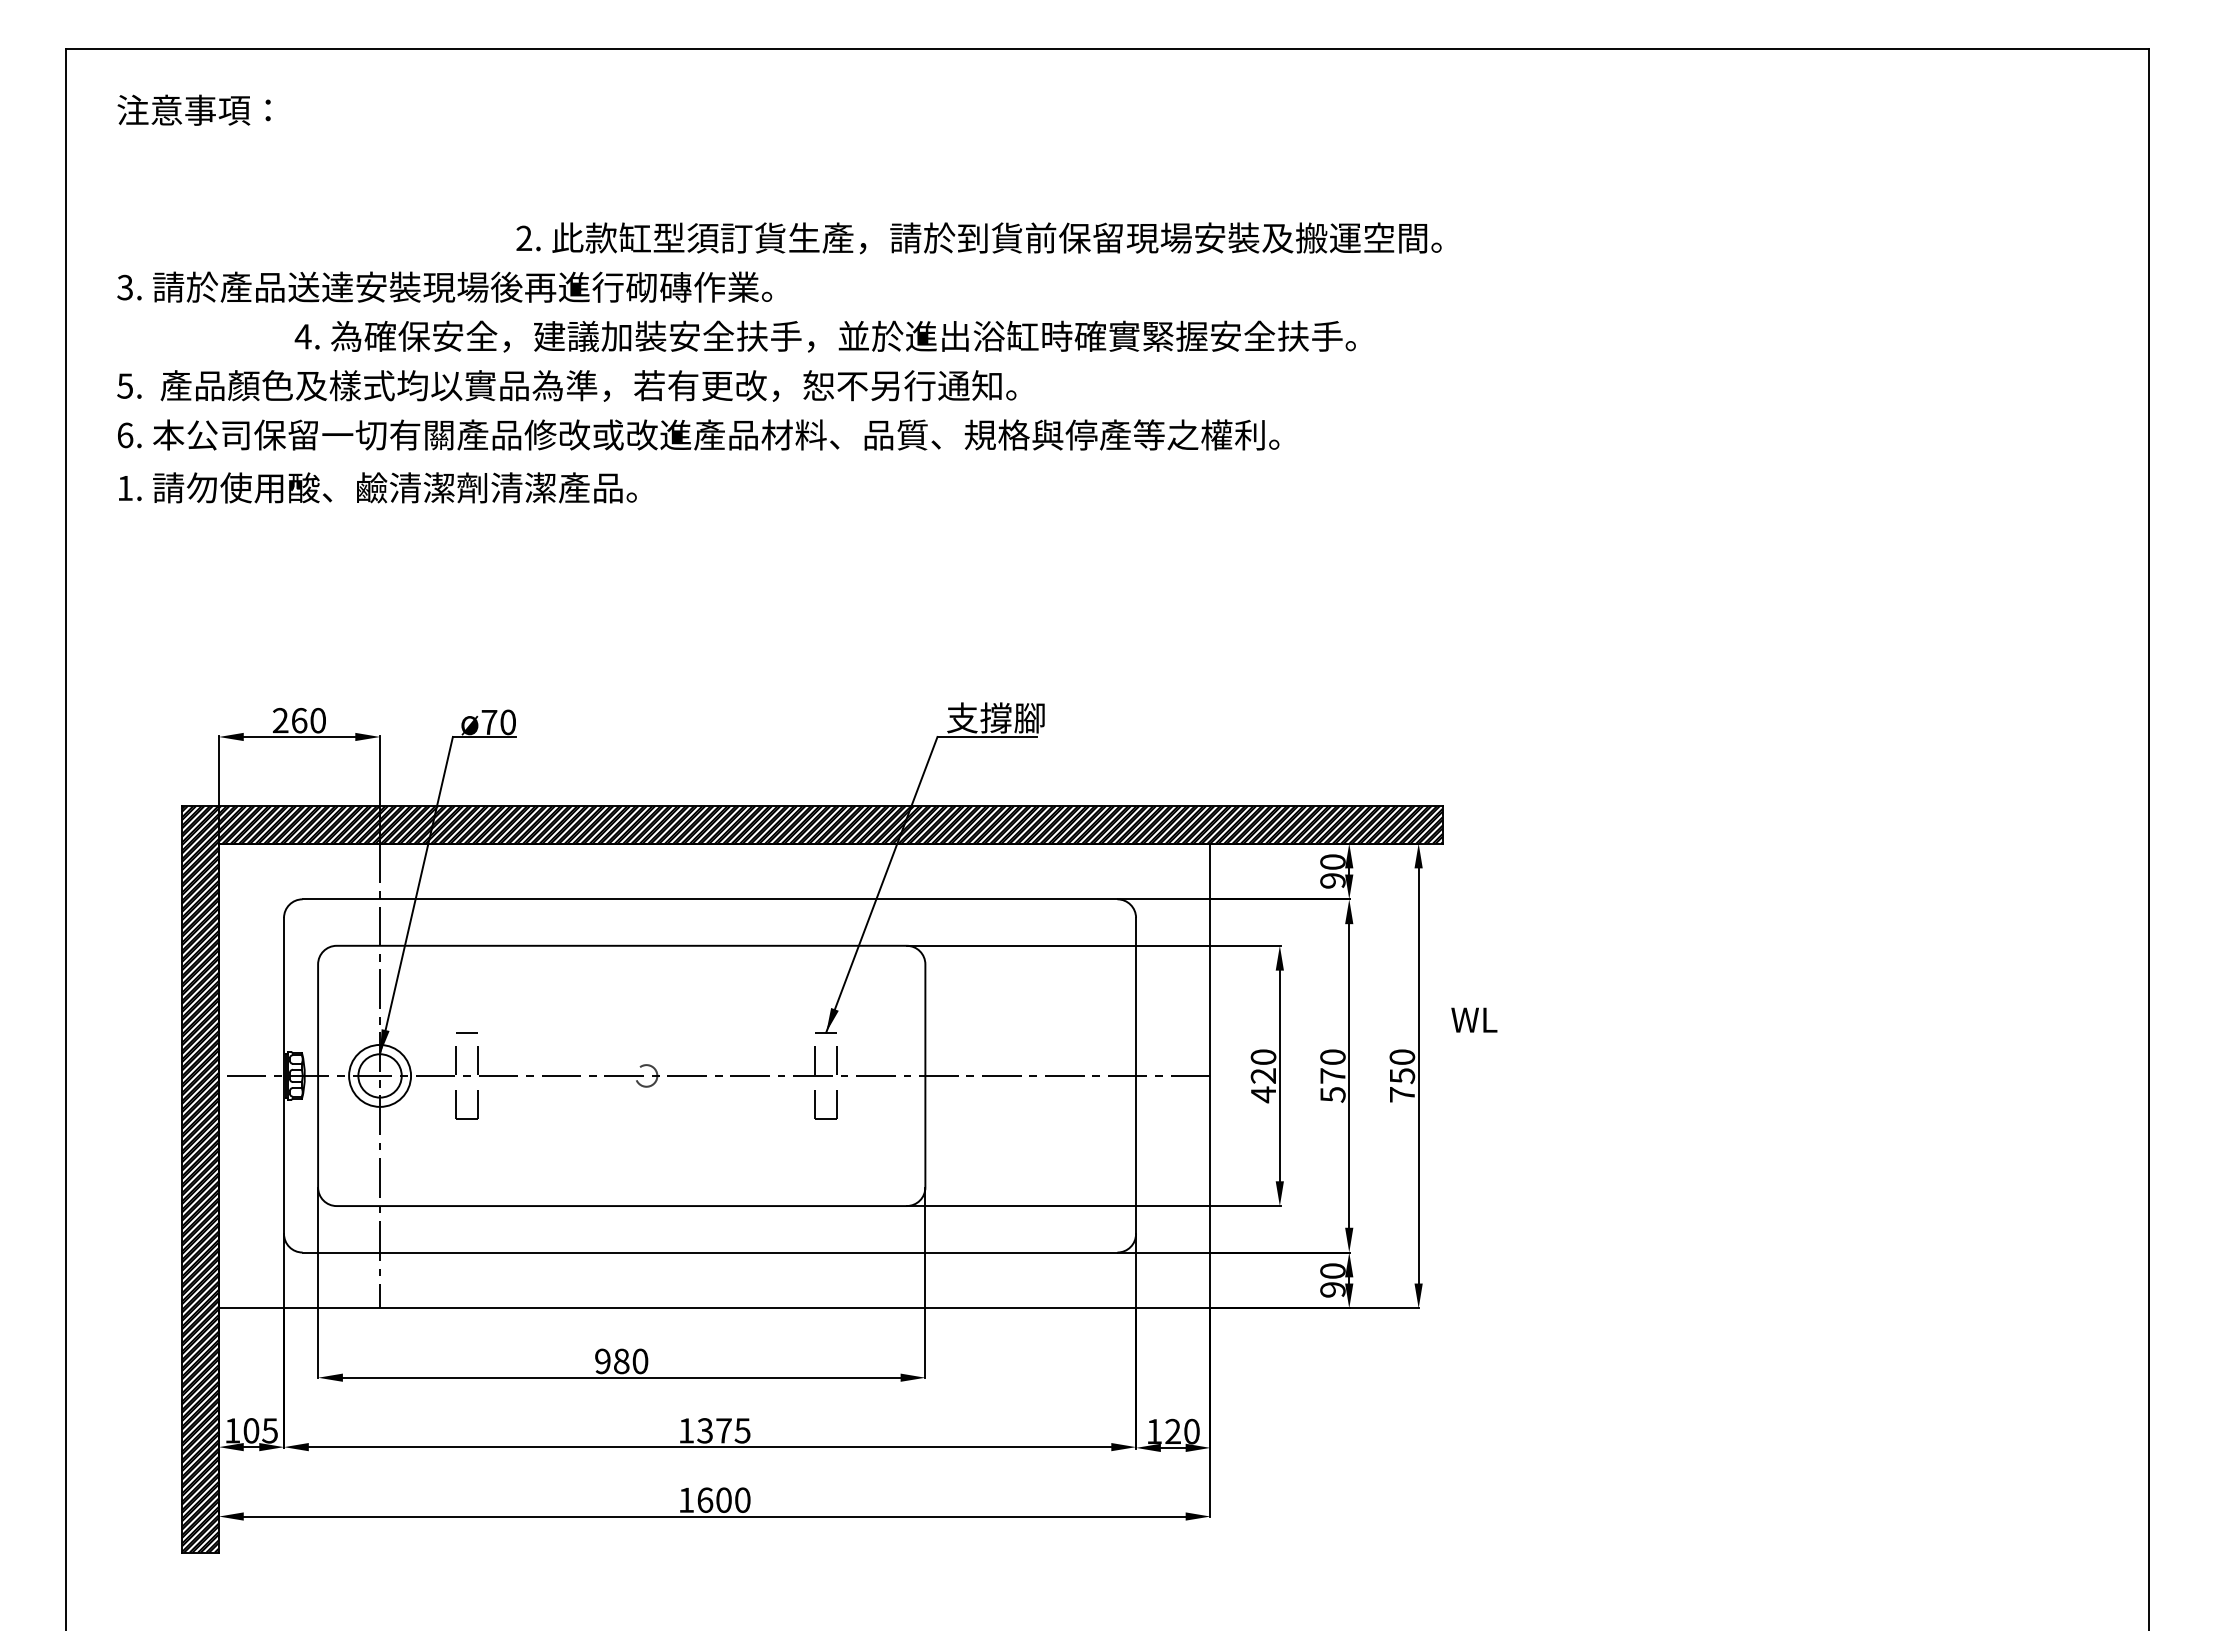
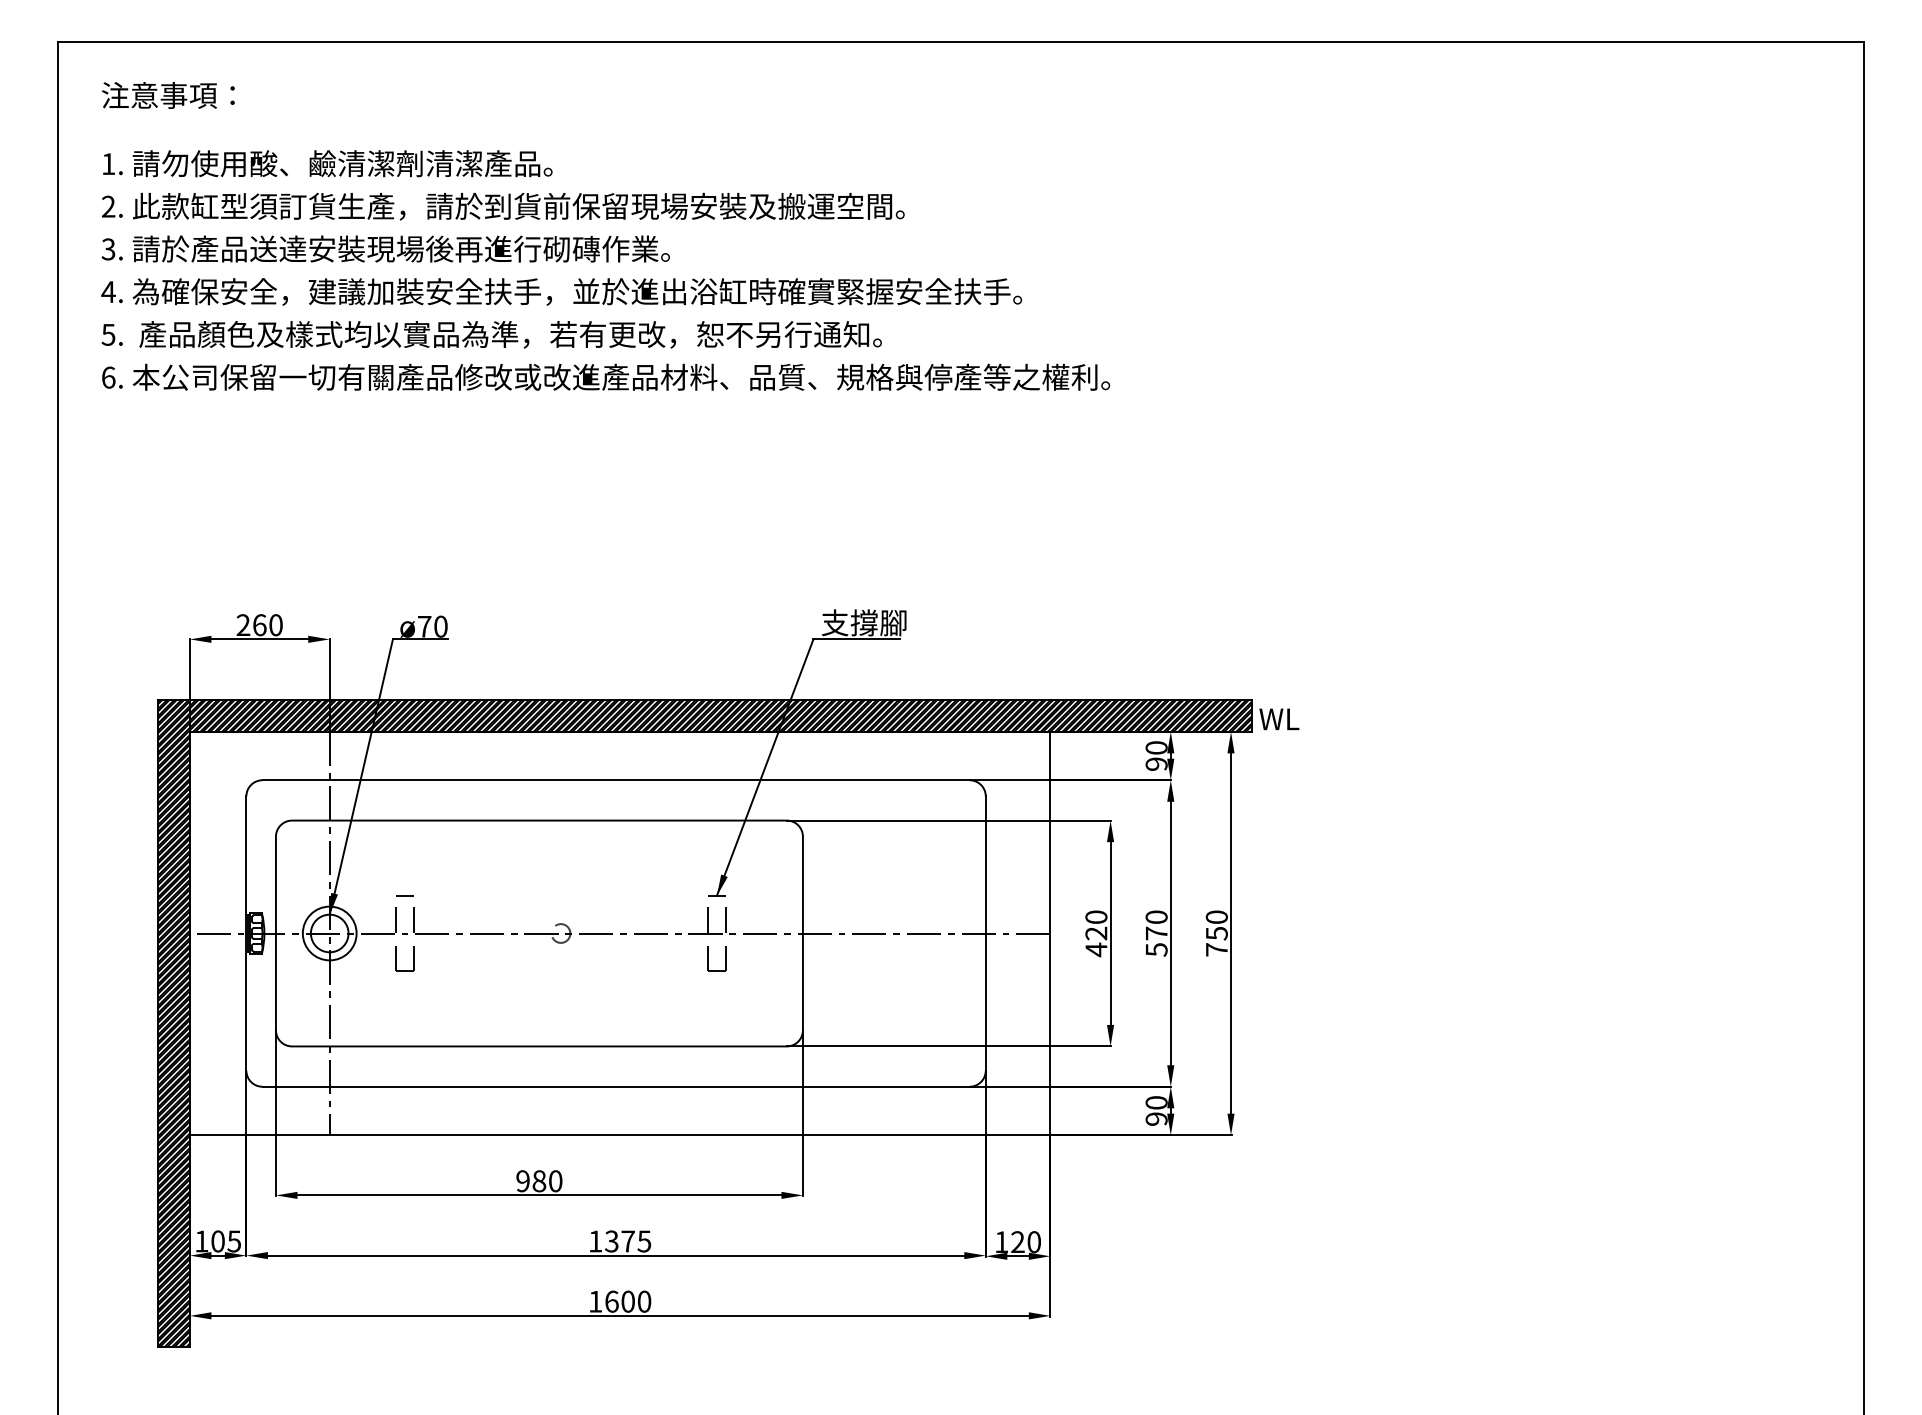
text: (978, 238) -> (502, 206), moved
text: (824, 336) -> (560, 291), moved
text: (377, 487) -> (327, 163), moved
text: (1474, 1019) -> (1279, 718), moved

